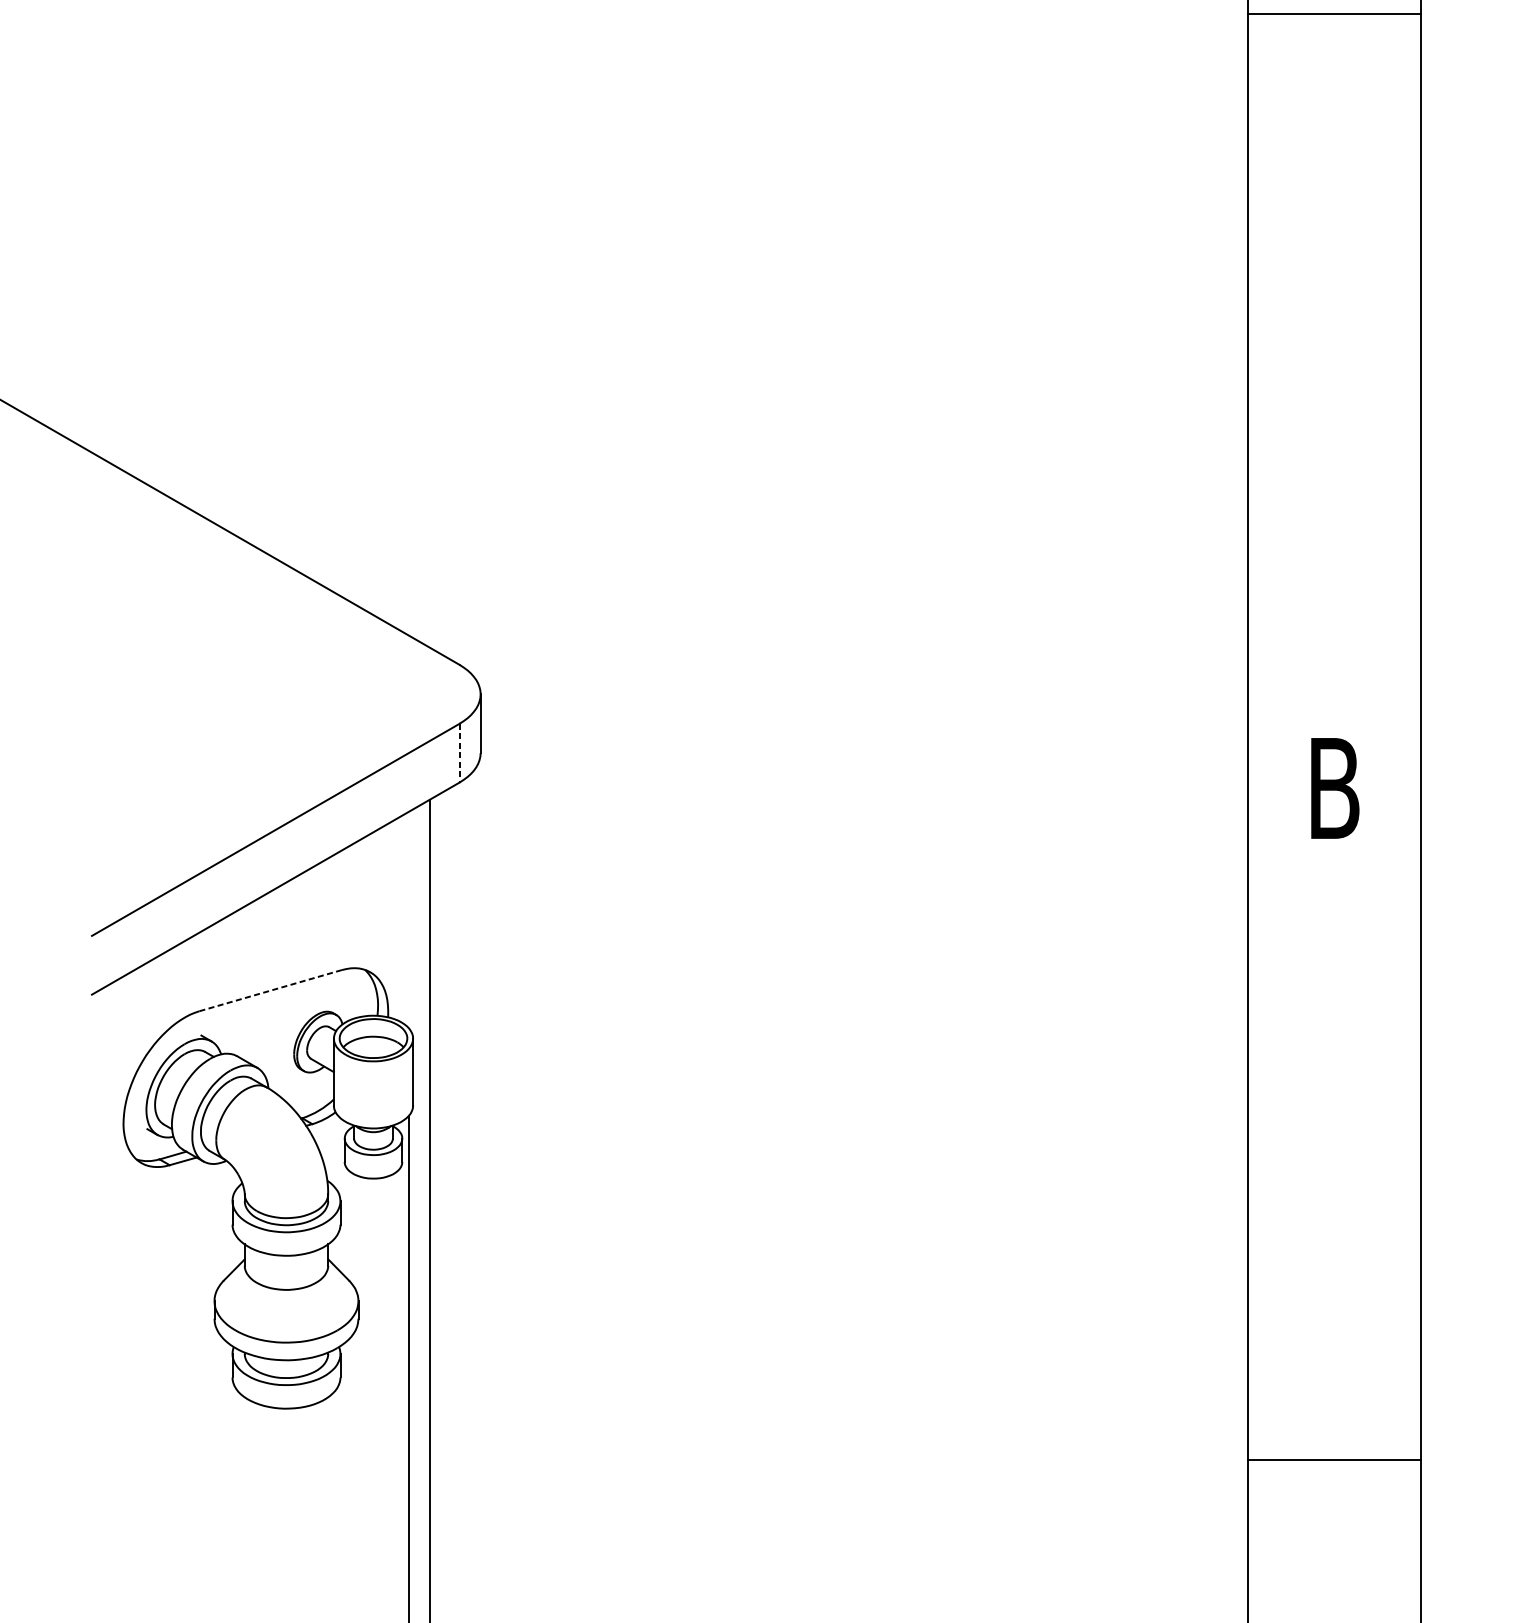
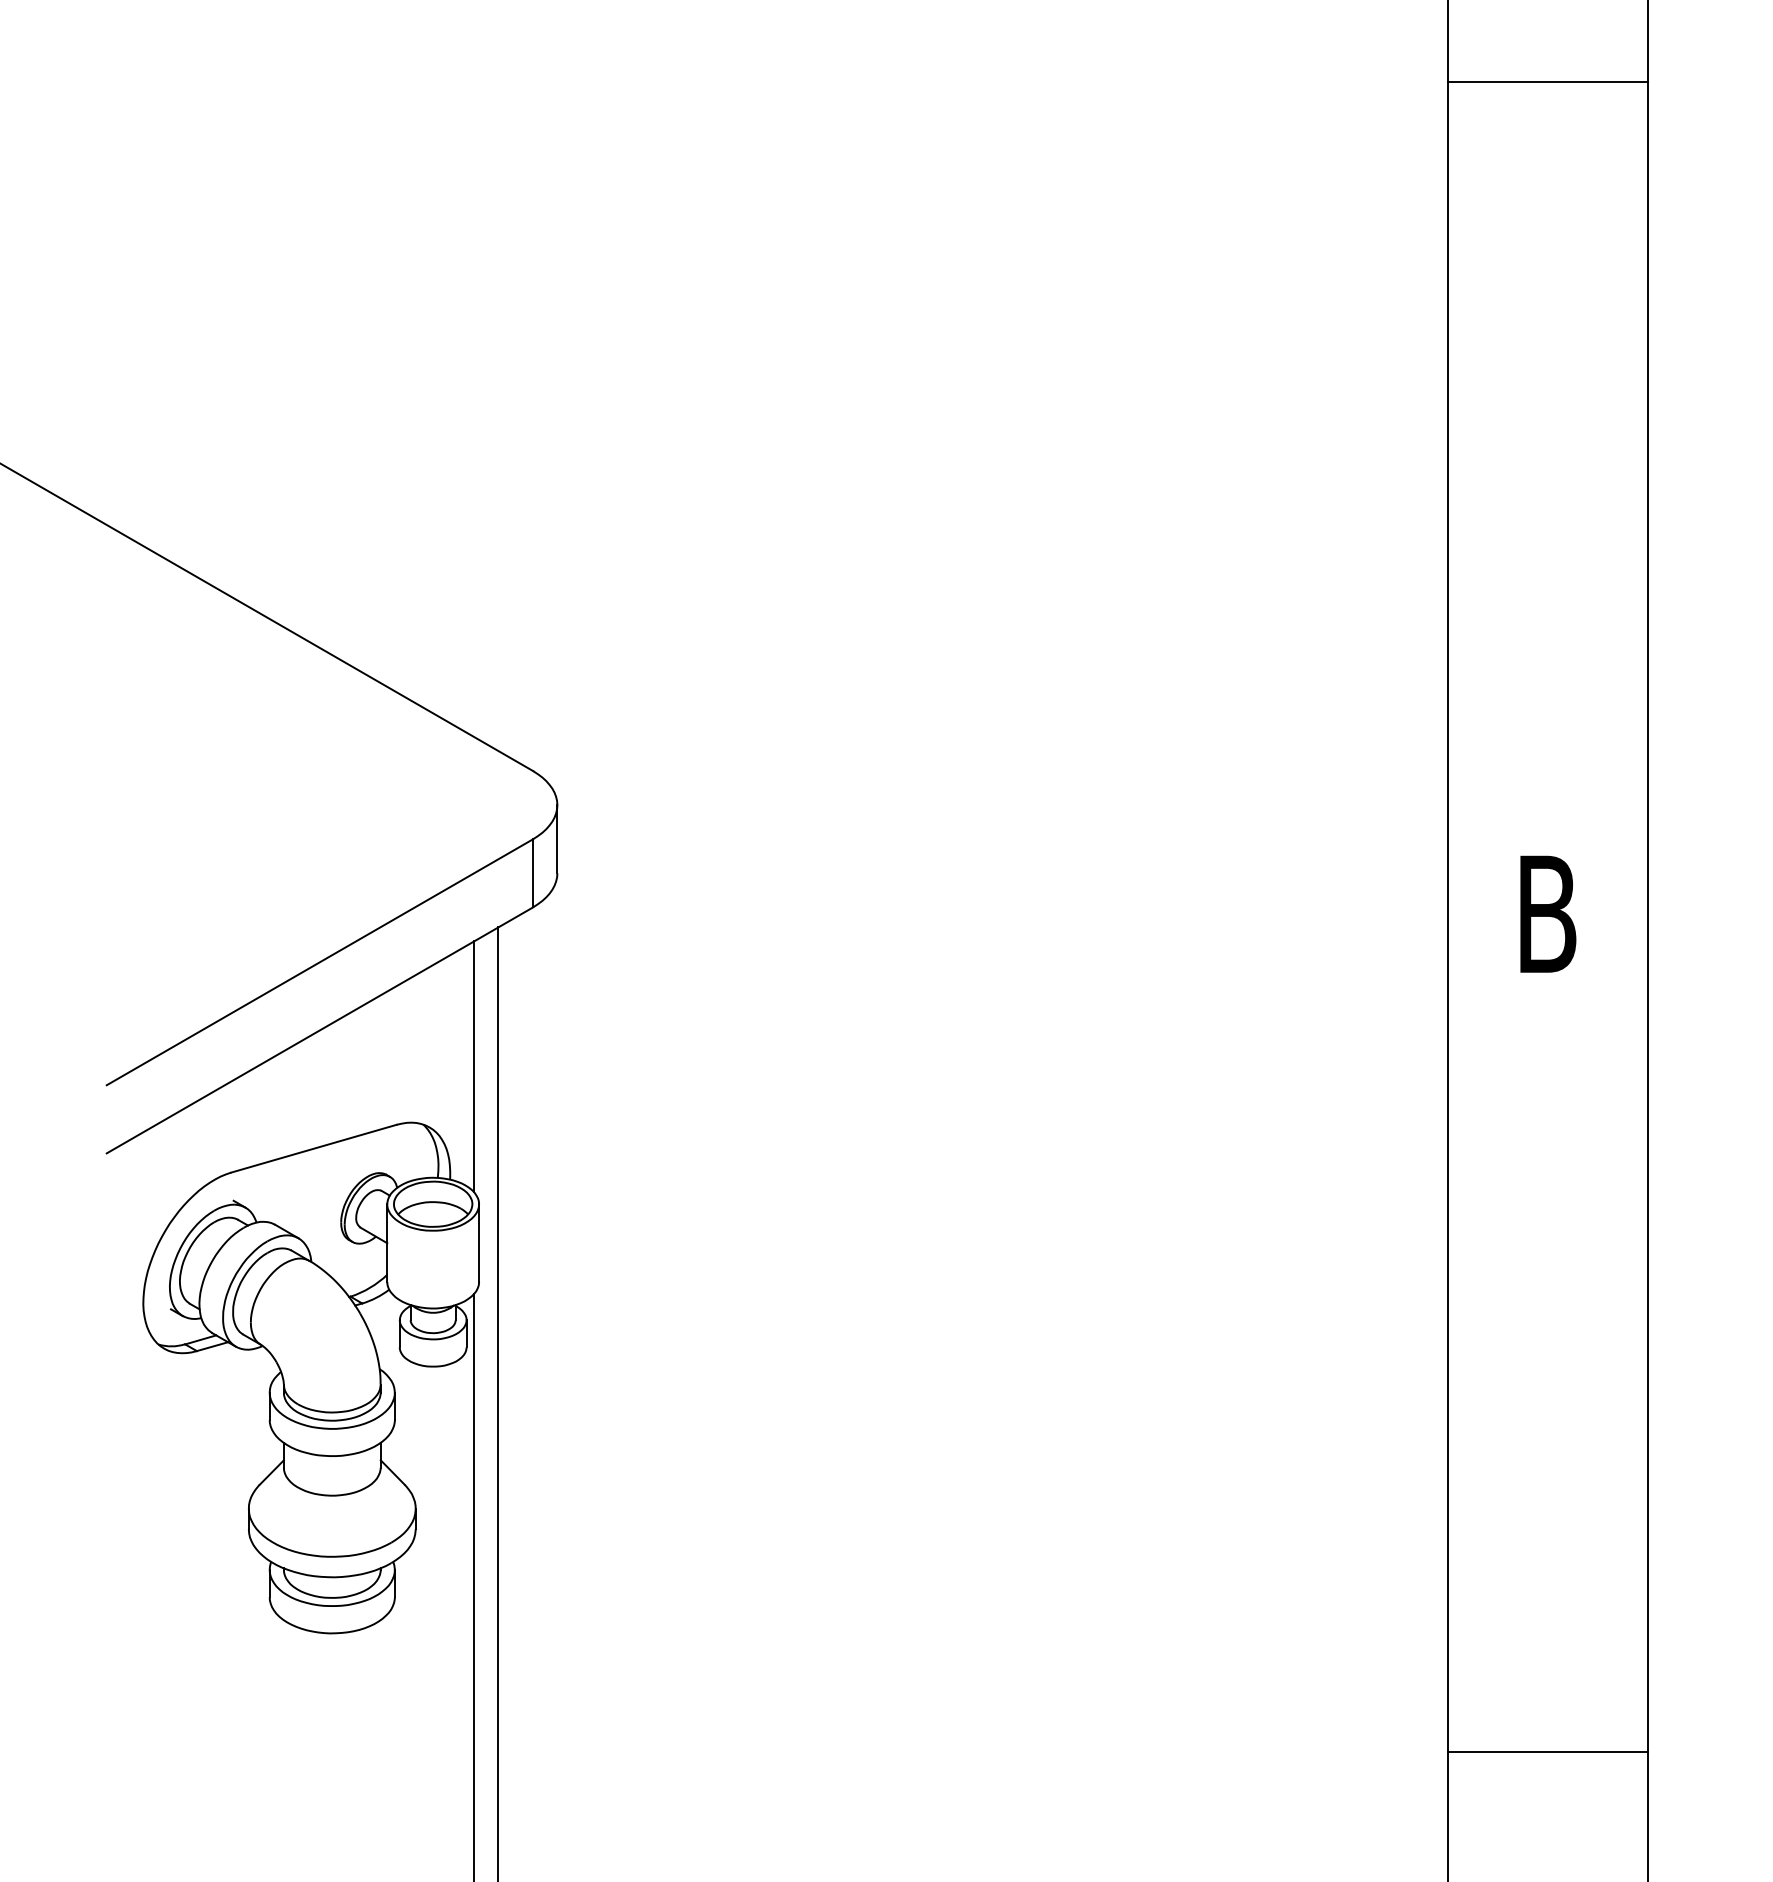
line: (1334, 14) -> (1547, 81), moved
line: (460, 753) -> (533, 873), dashed -> solid
line: (408, 919) -> (473, 1066), added
line: (271, 990) -> (314, 1148), dashed -> solid
line: (1334, 1459) -> (1547, 1751), moved

